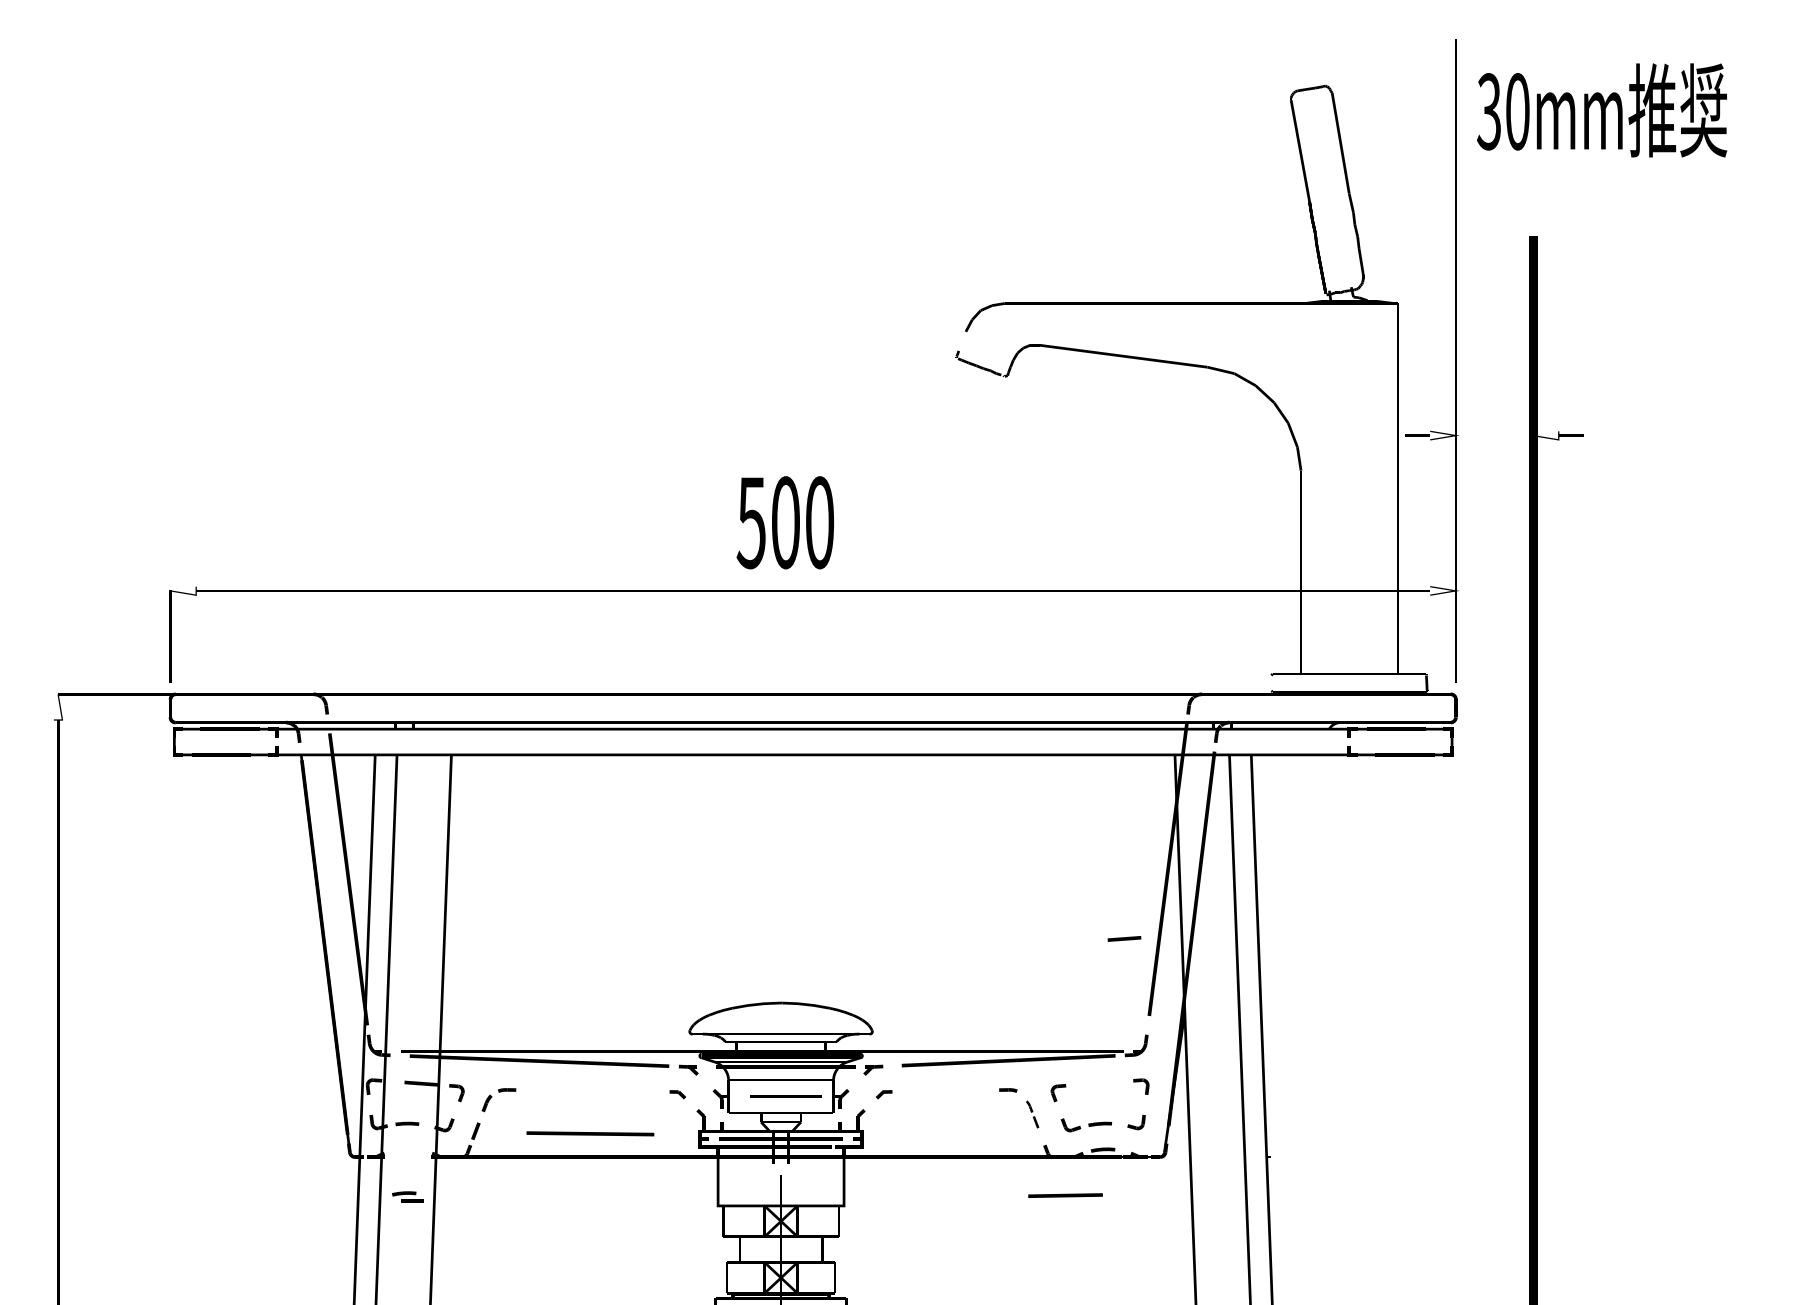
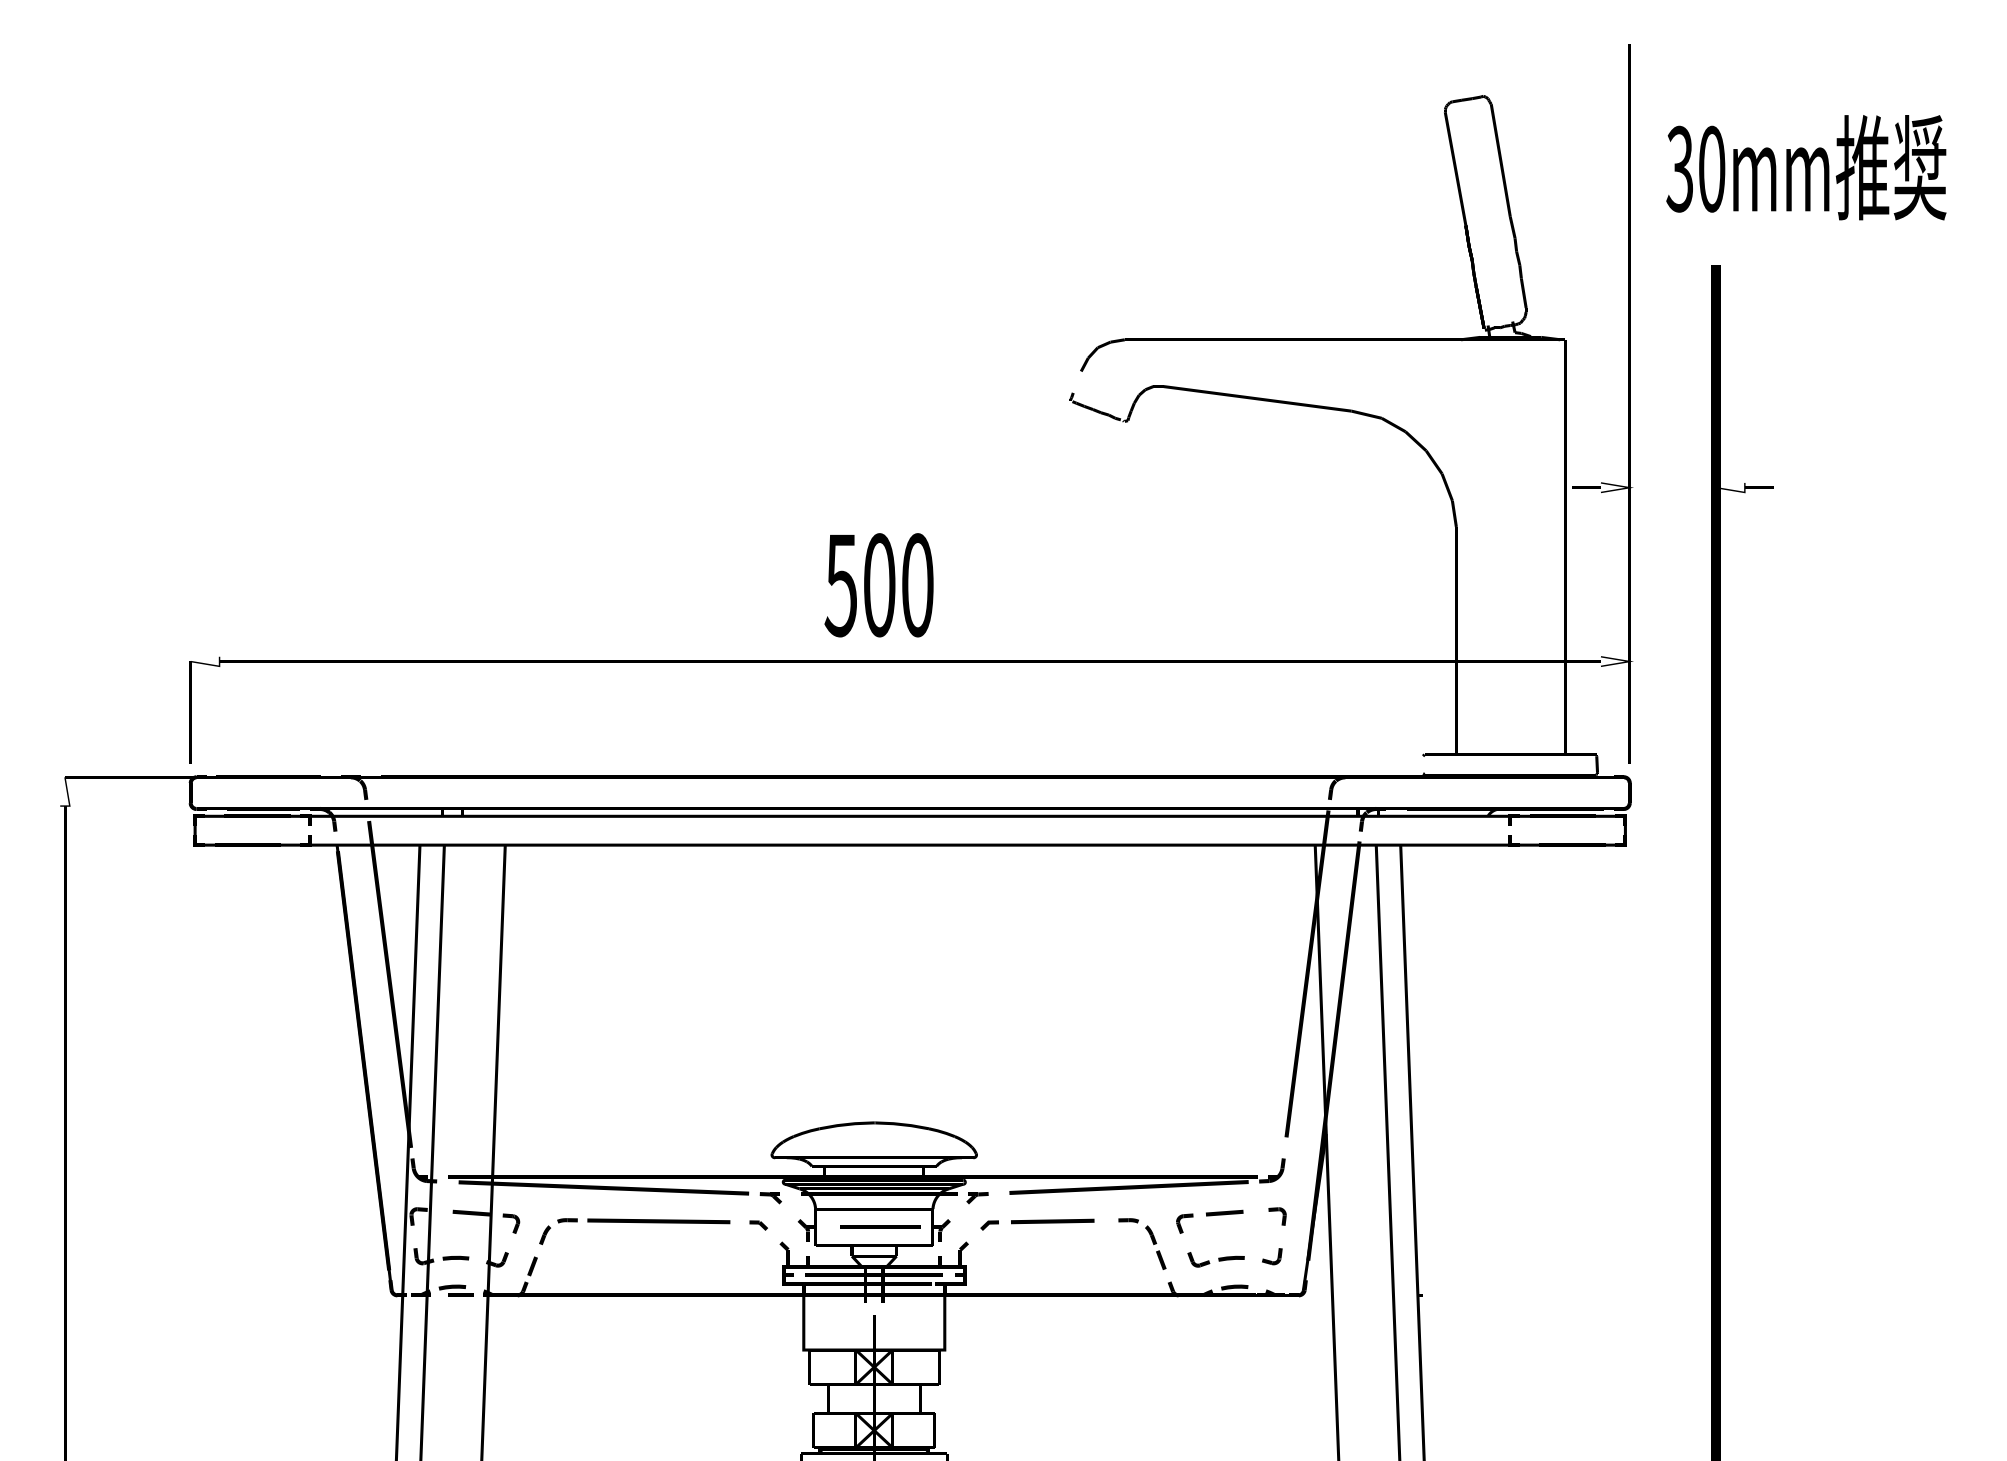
text: (1602, 110) -> (1806, 167), moved
line: (1124, 938) -> (1224, 1212), moved
part: (1032, 1114) -> (1155, 1247), size x1.43
line: (590, 1133) -> (658, 1221), moved
line: (1065, 1195) -> (1052, 1221), moved
part: (406, 1196) -> (455, 1290), moved

